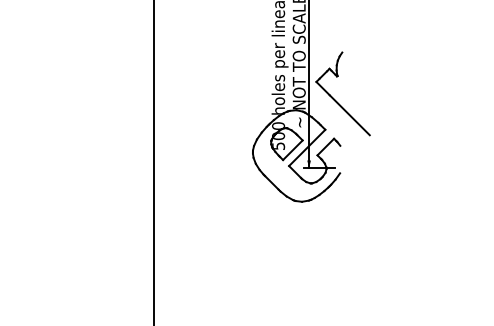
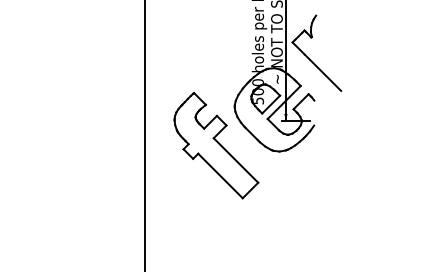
part: (232, 195) -> (216, 145), added

